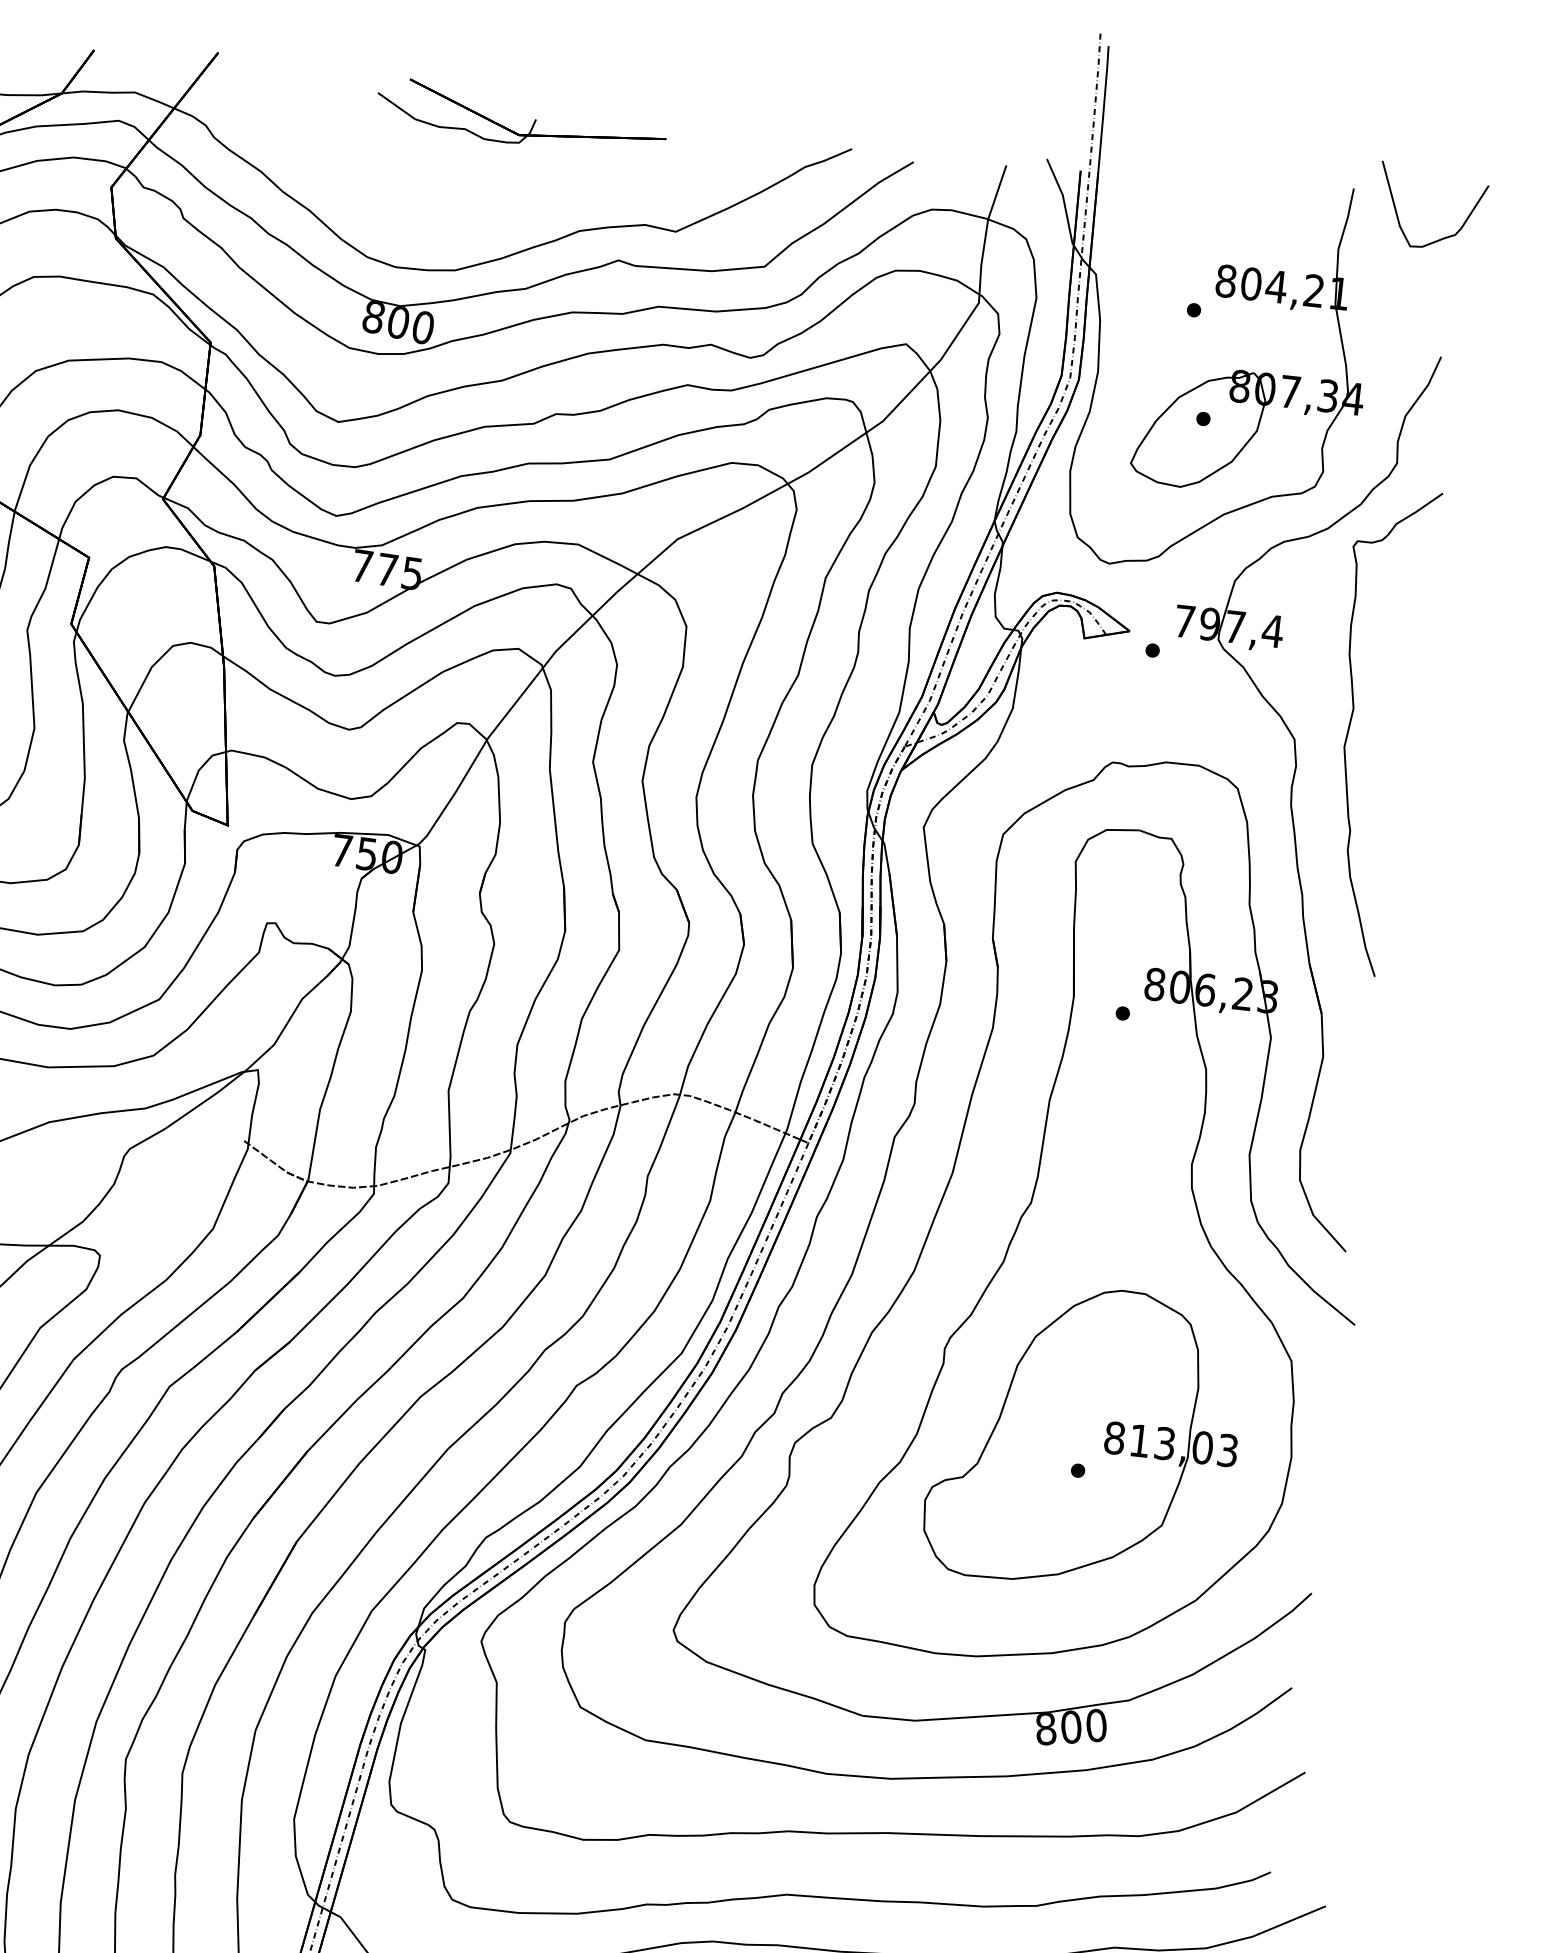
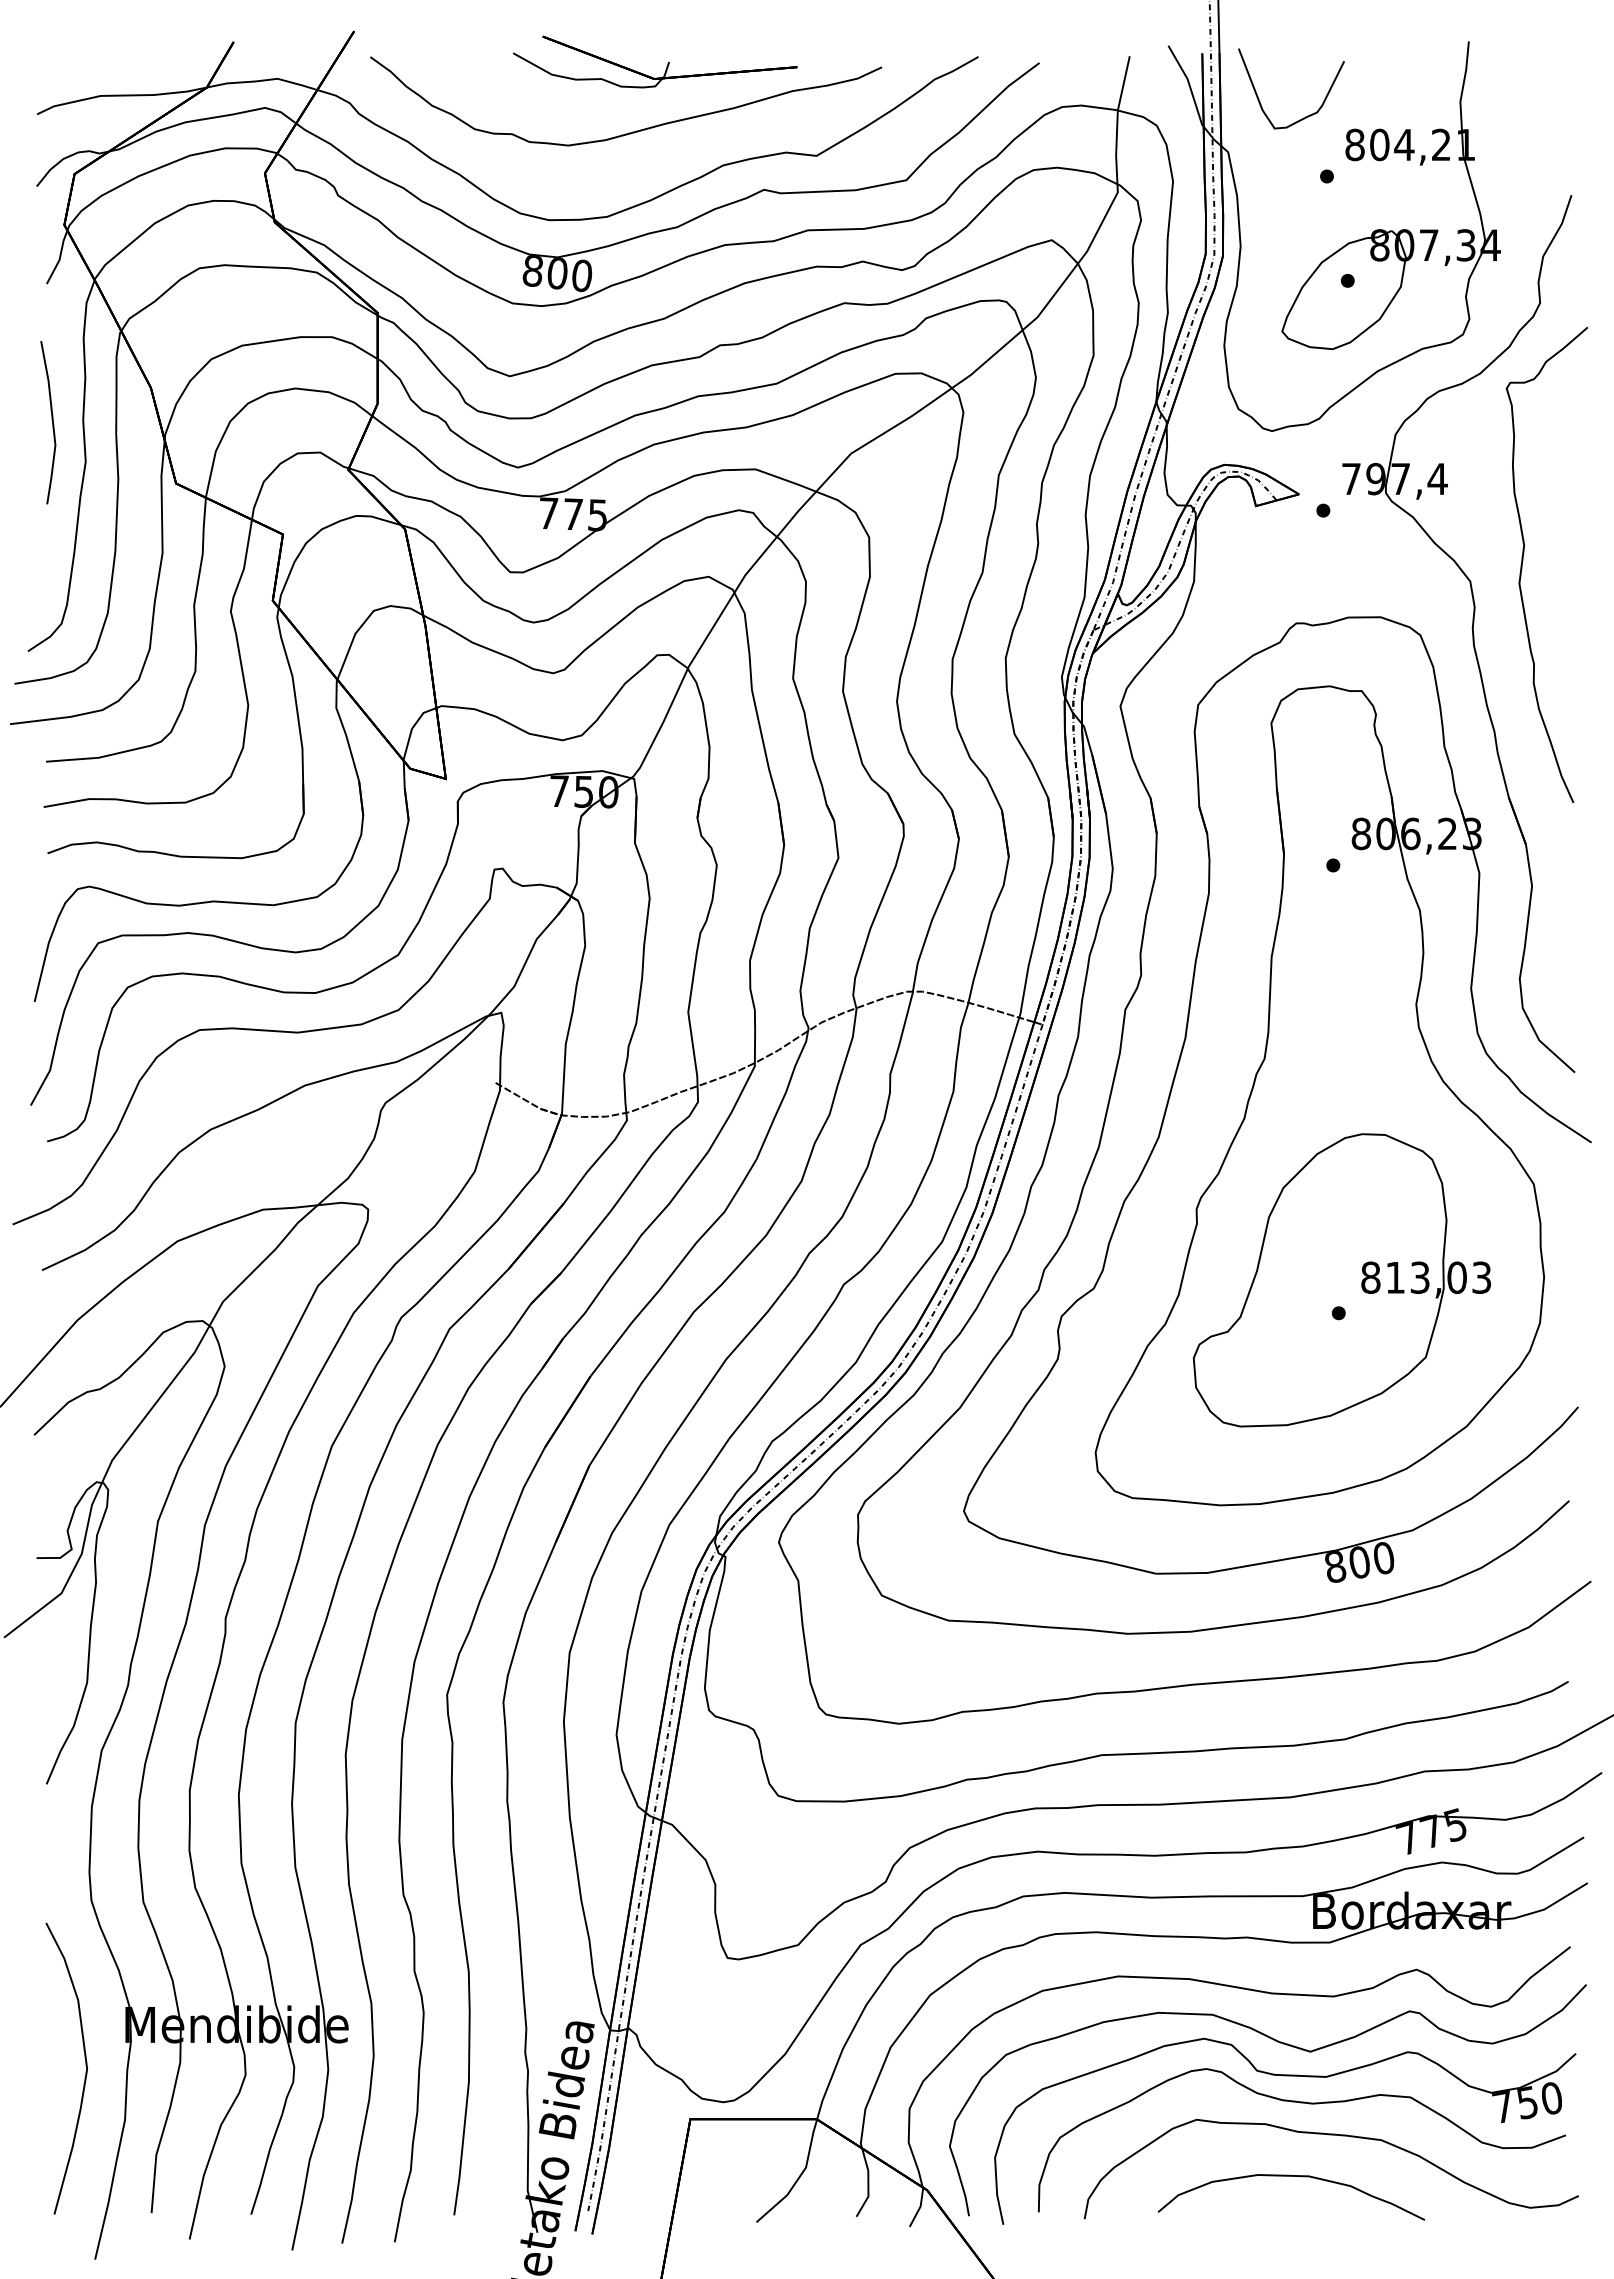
curve: (490, 186) -> (632, 131), added
curve: (1443, 237) -> (1305, 116), moved

